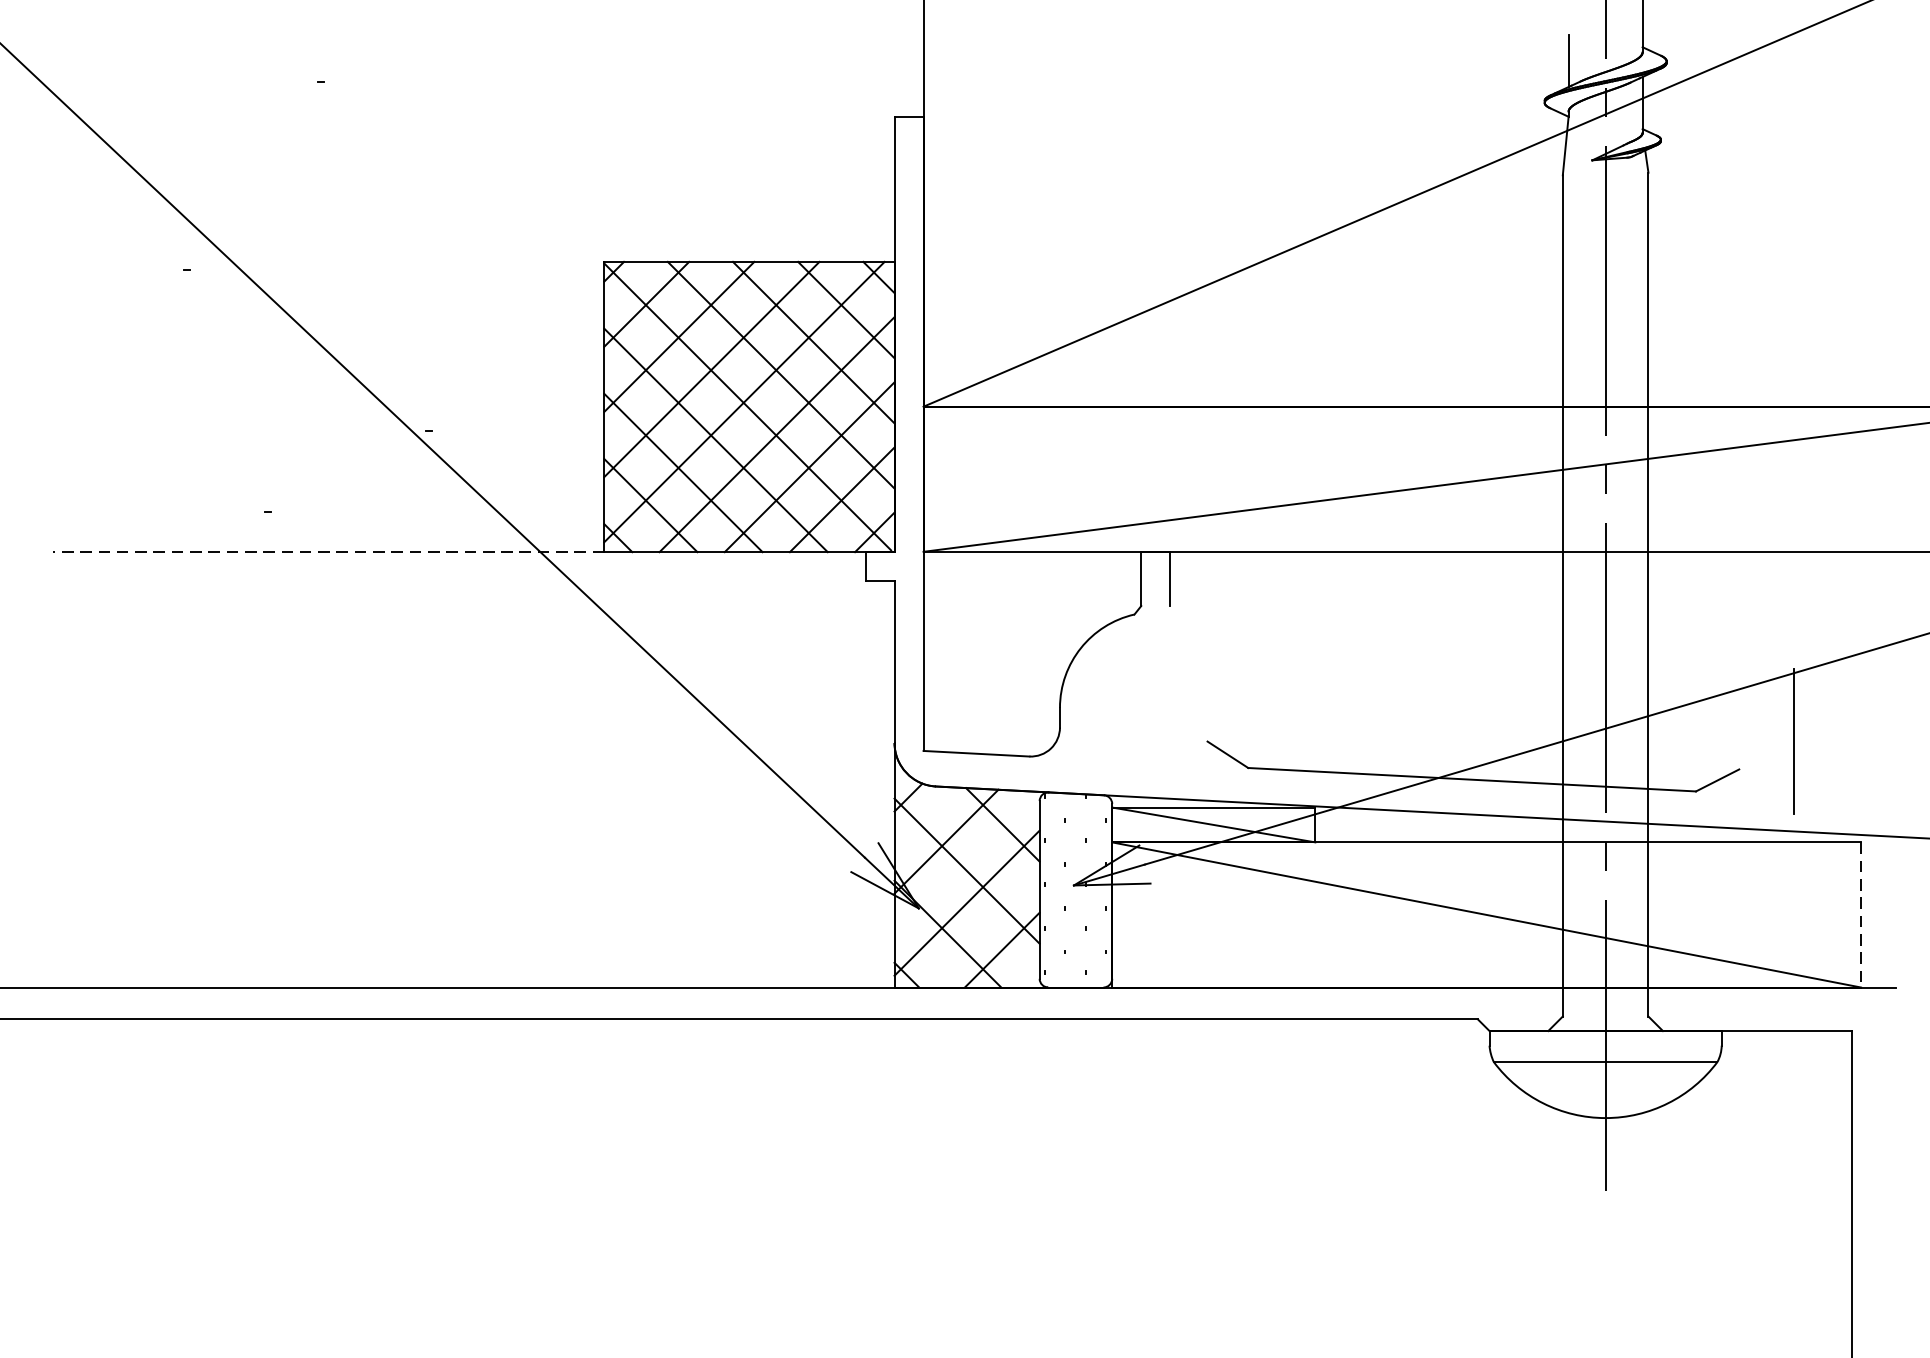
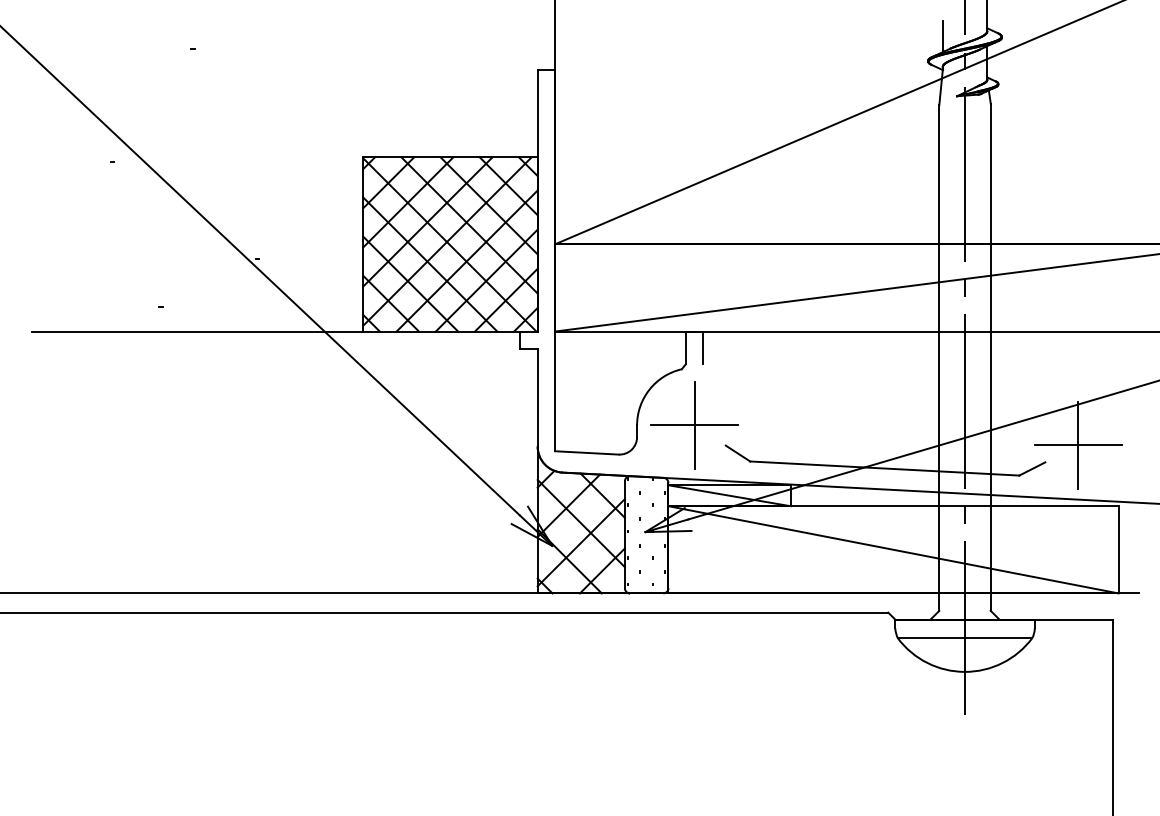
line: (328, 551) -> (197, 331), dashed -> solid
part: (1155, 708) -> (694, 425), added
line: (1794, 741) -> (1078, 445), added
line: (1860, 914) -> (1118, 549), dashed -> solid

